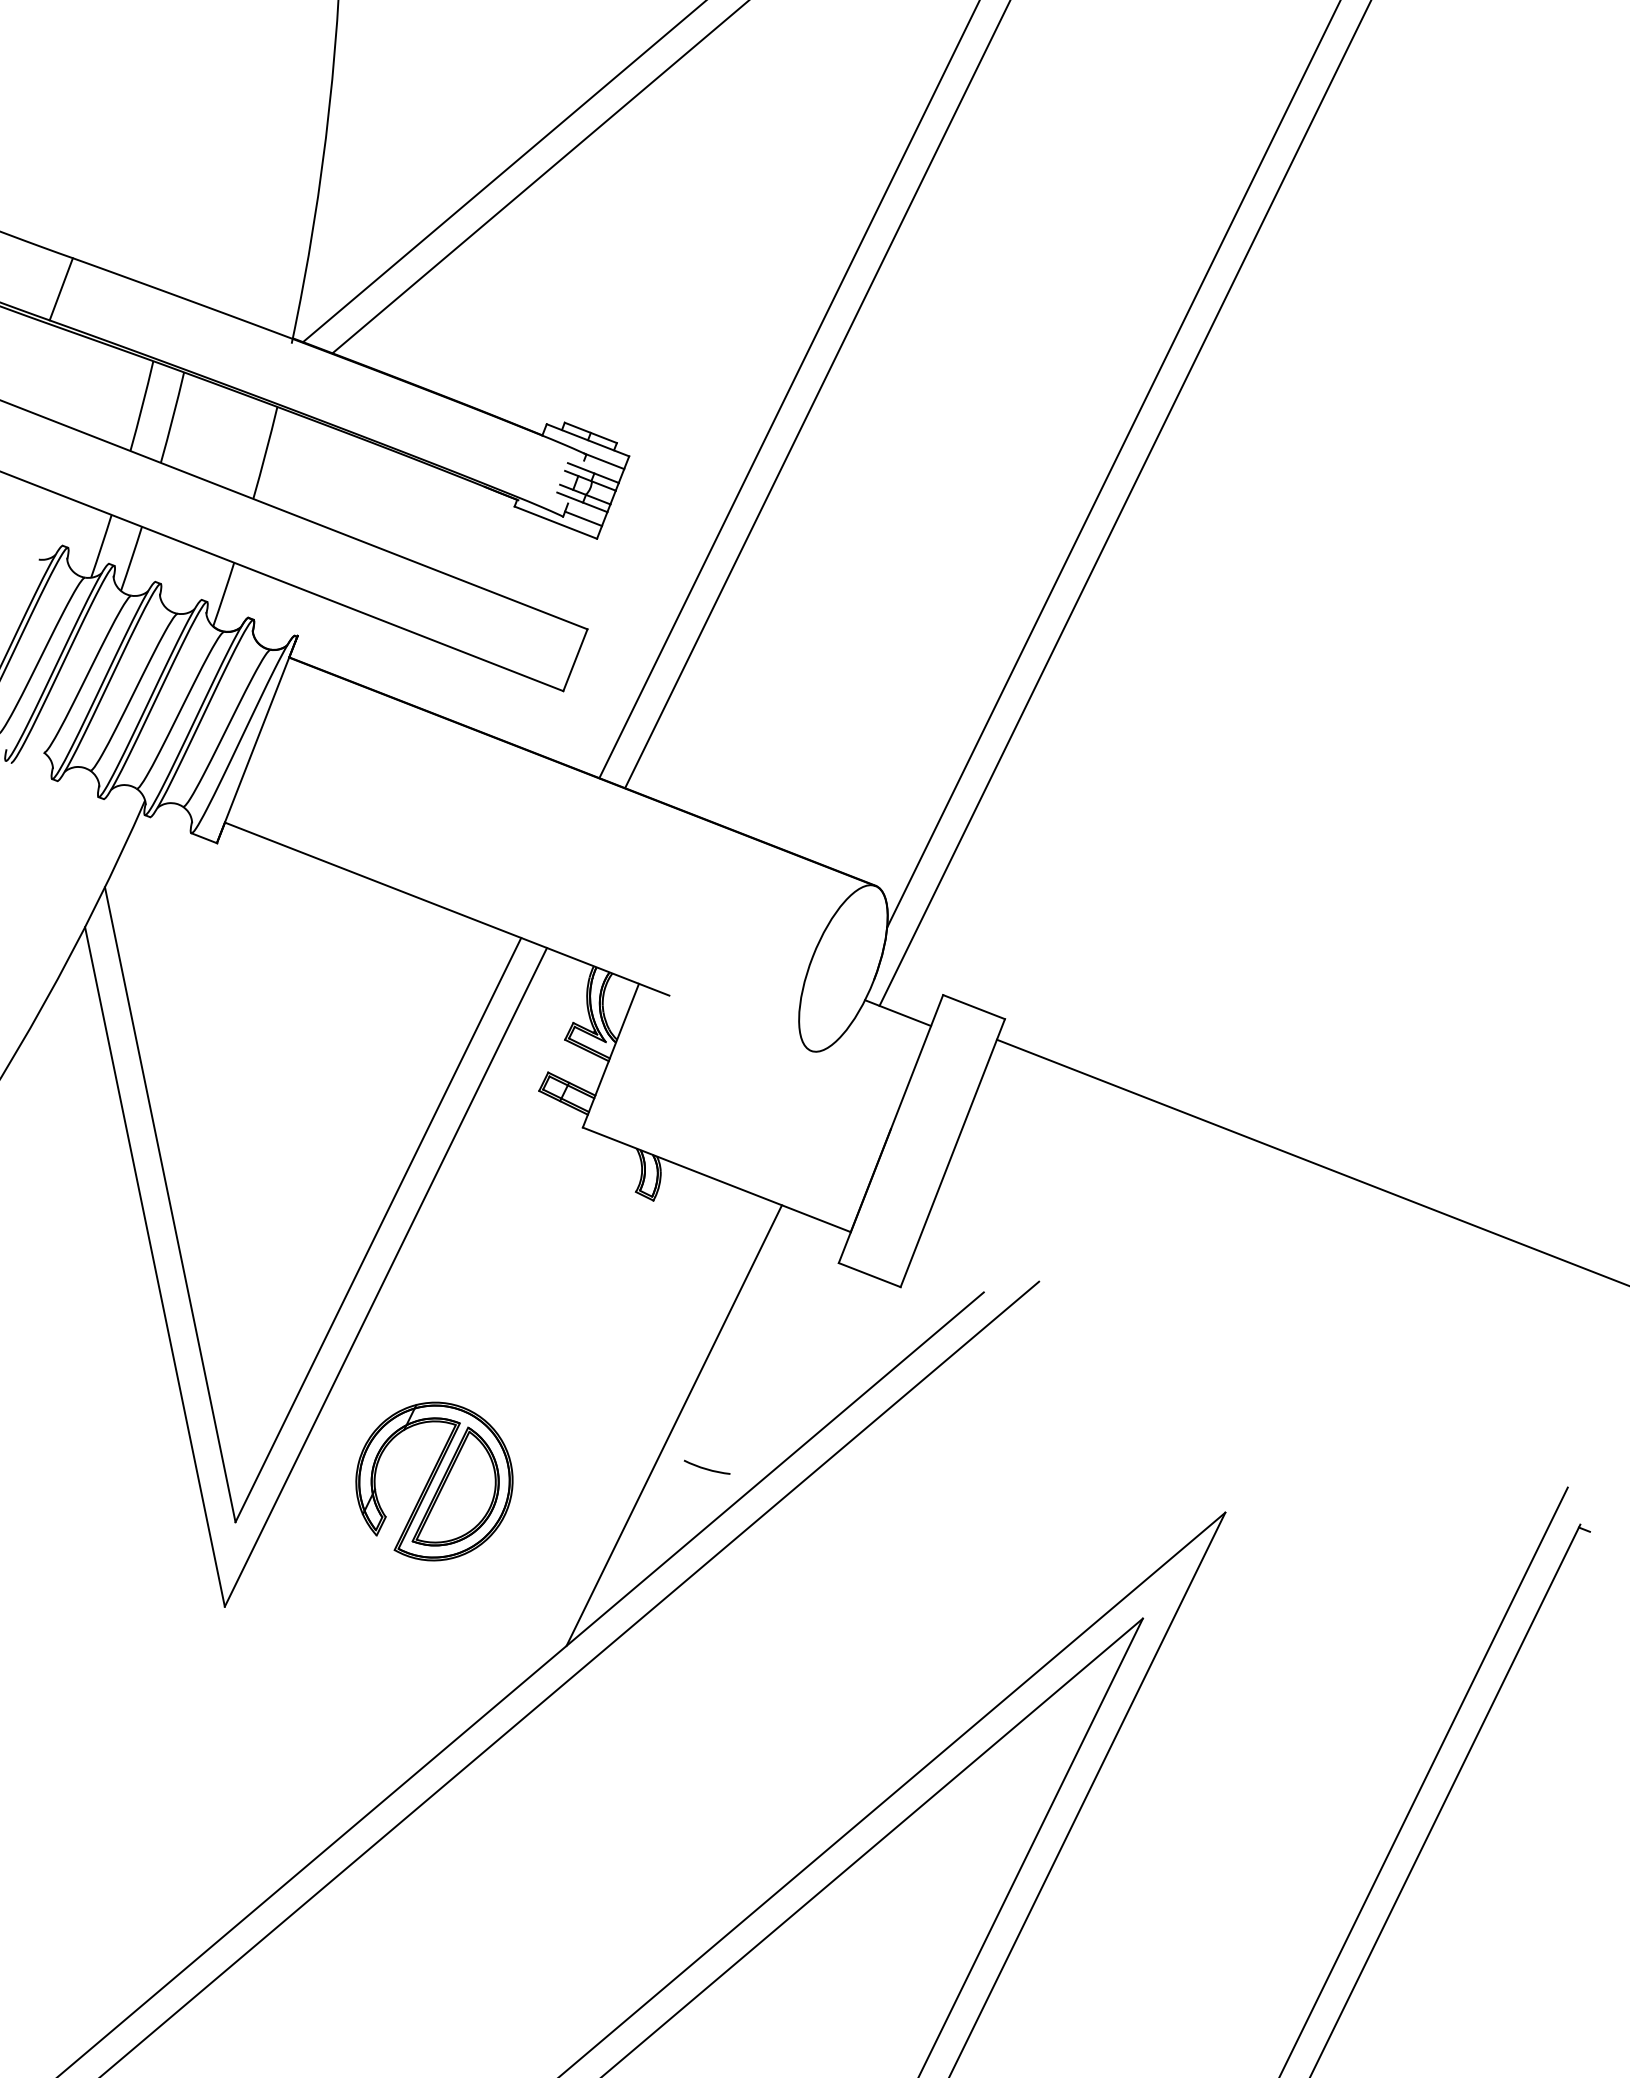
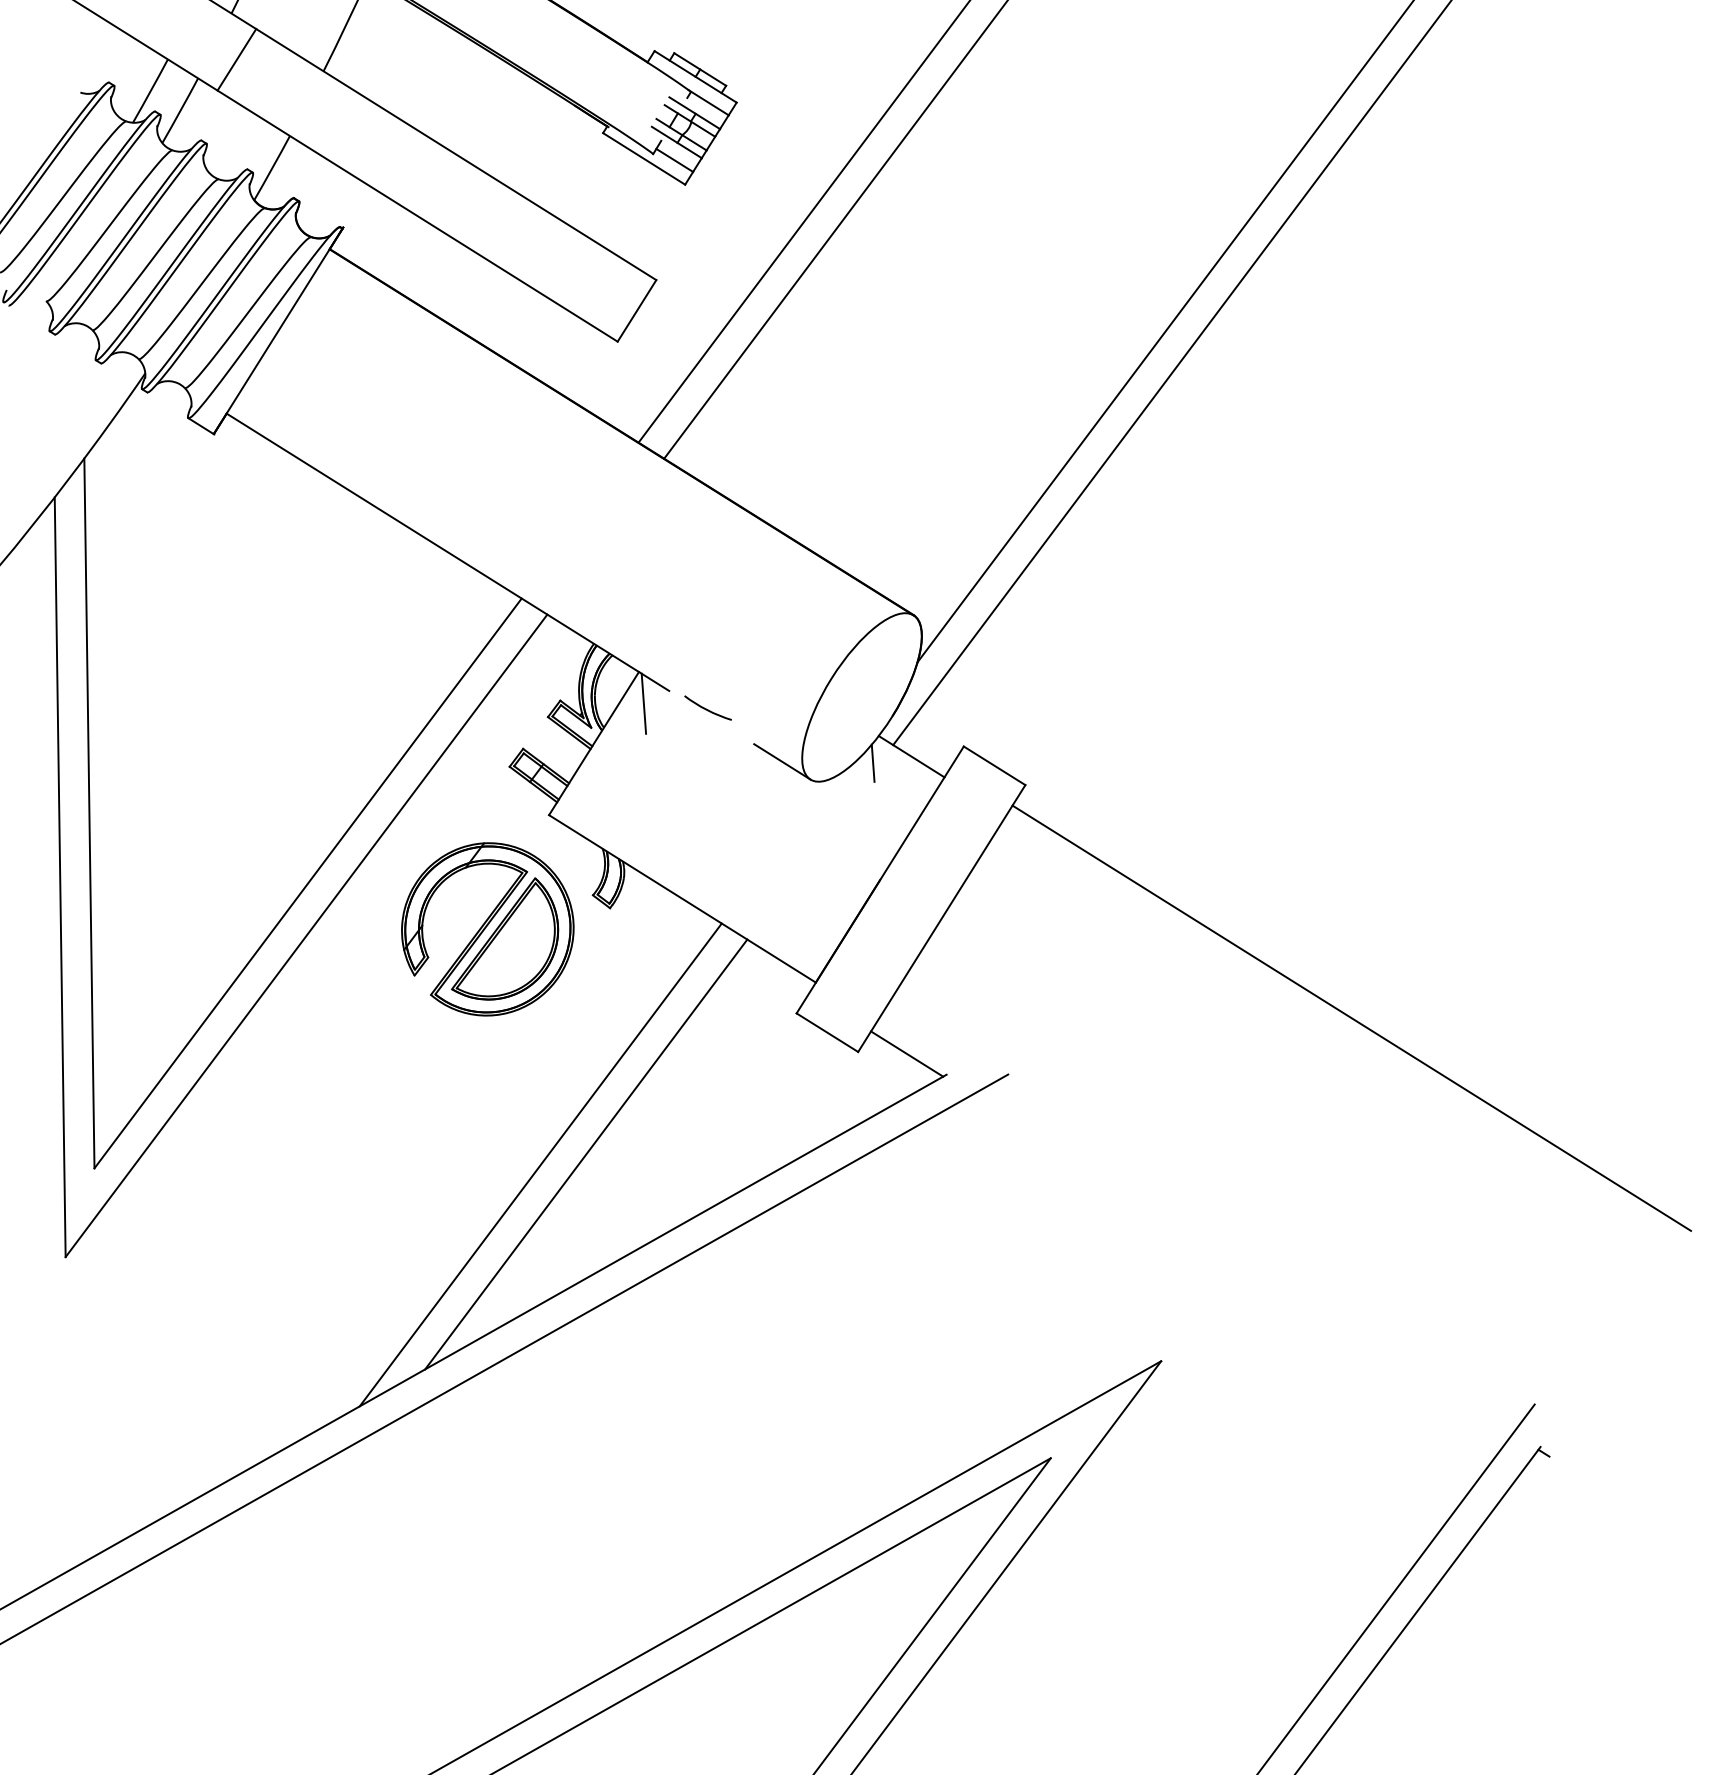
line: (173, 503) -> (236, 59), added
line: (648, 1011) -> (643, 703), added
line: (864, 1025) -> (872, 763), added
line: (782, 1039) -> (781, 761), added
line: (944, 1280) -> (906, 1053), added
line: (635, 1442) -> (541, 1164), added
curve: (705, 1467) -> (706, 707), moved
part: (434, 1481) -> (487, 929), moved

